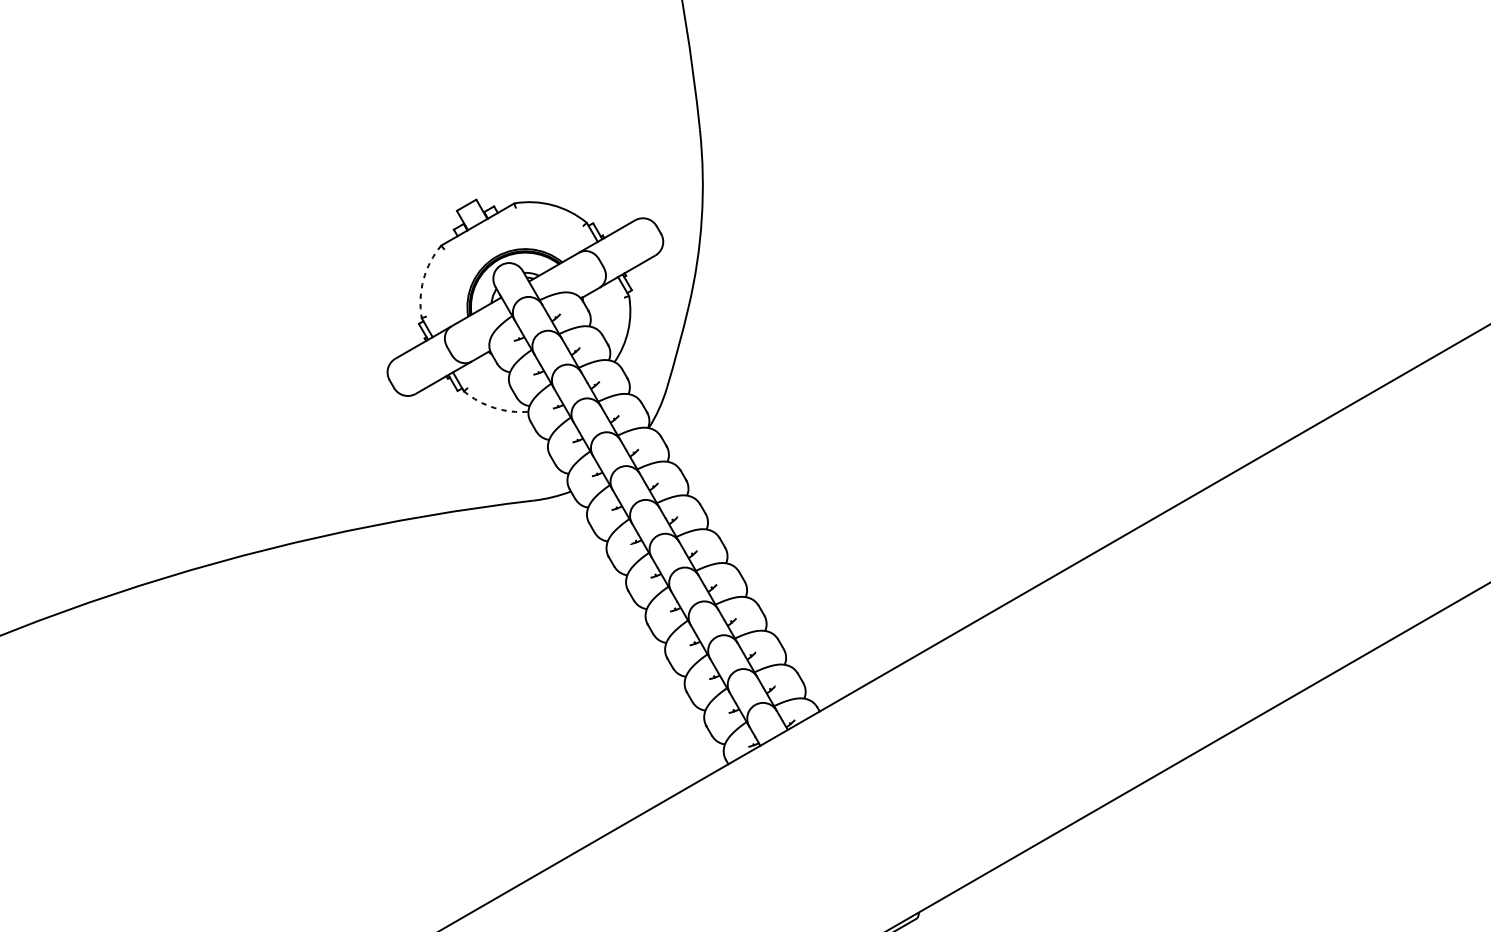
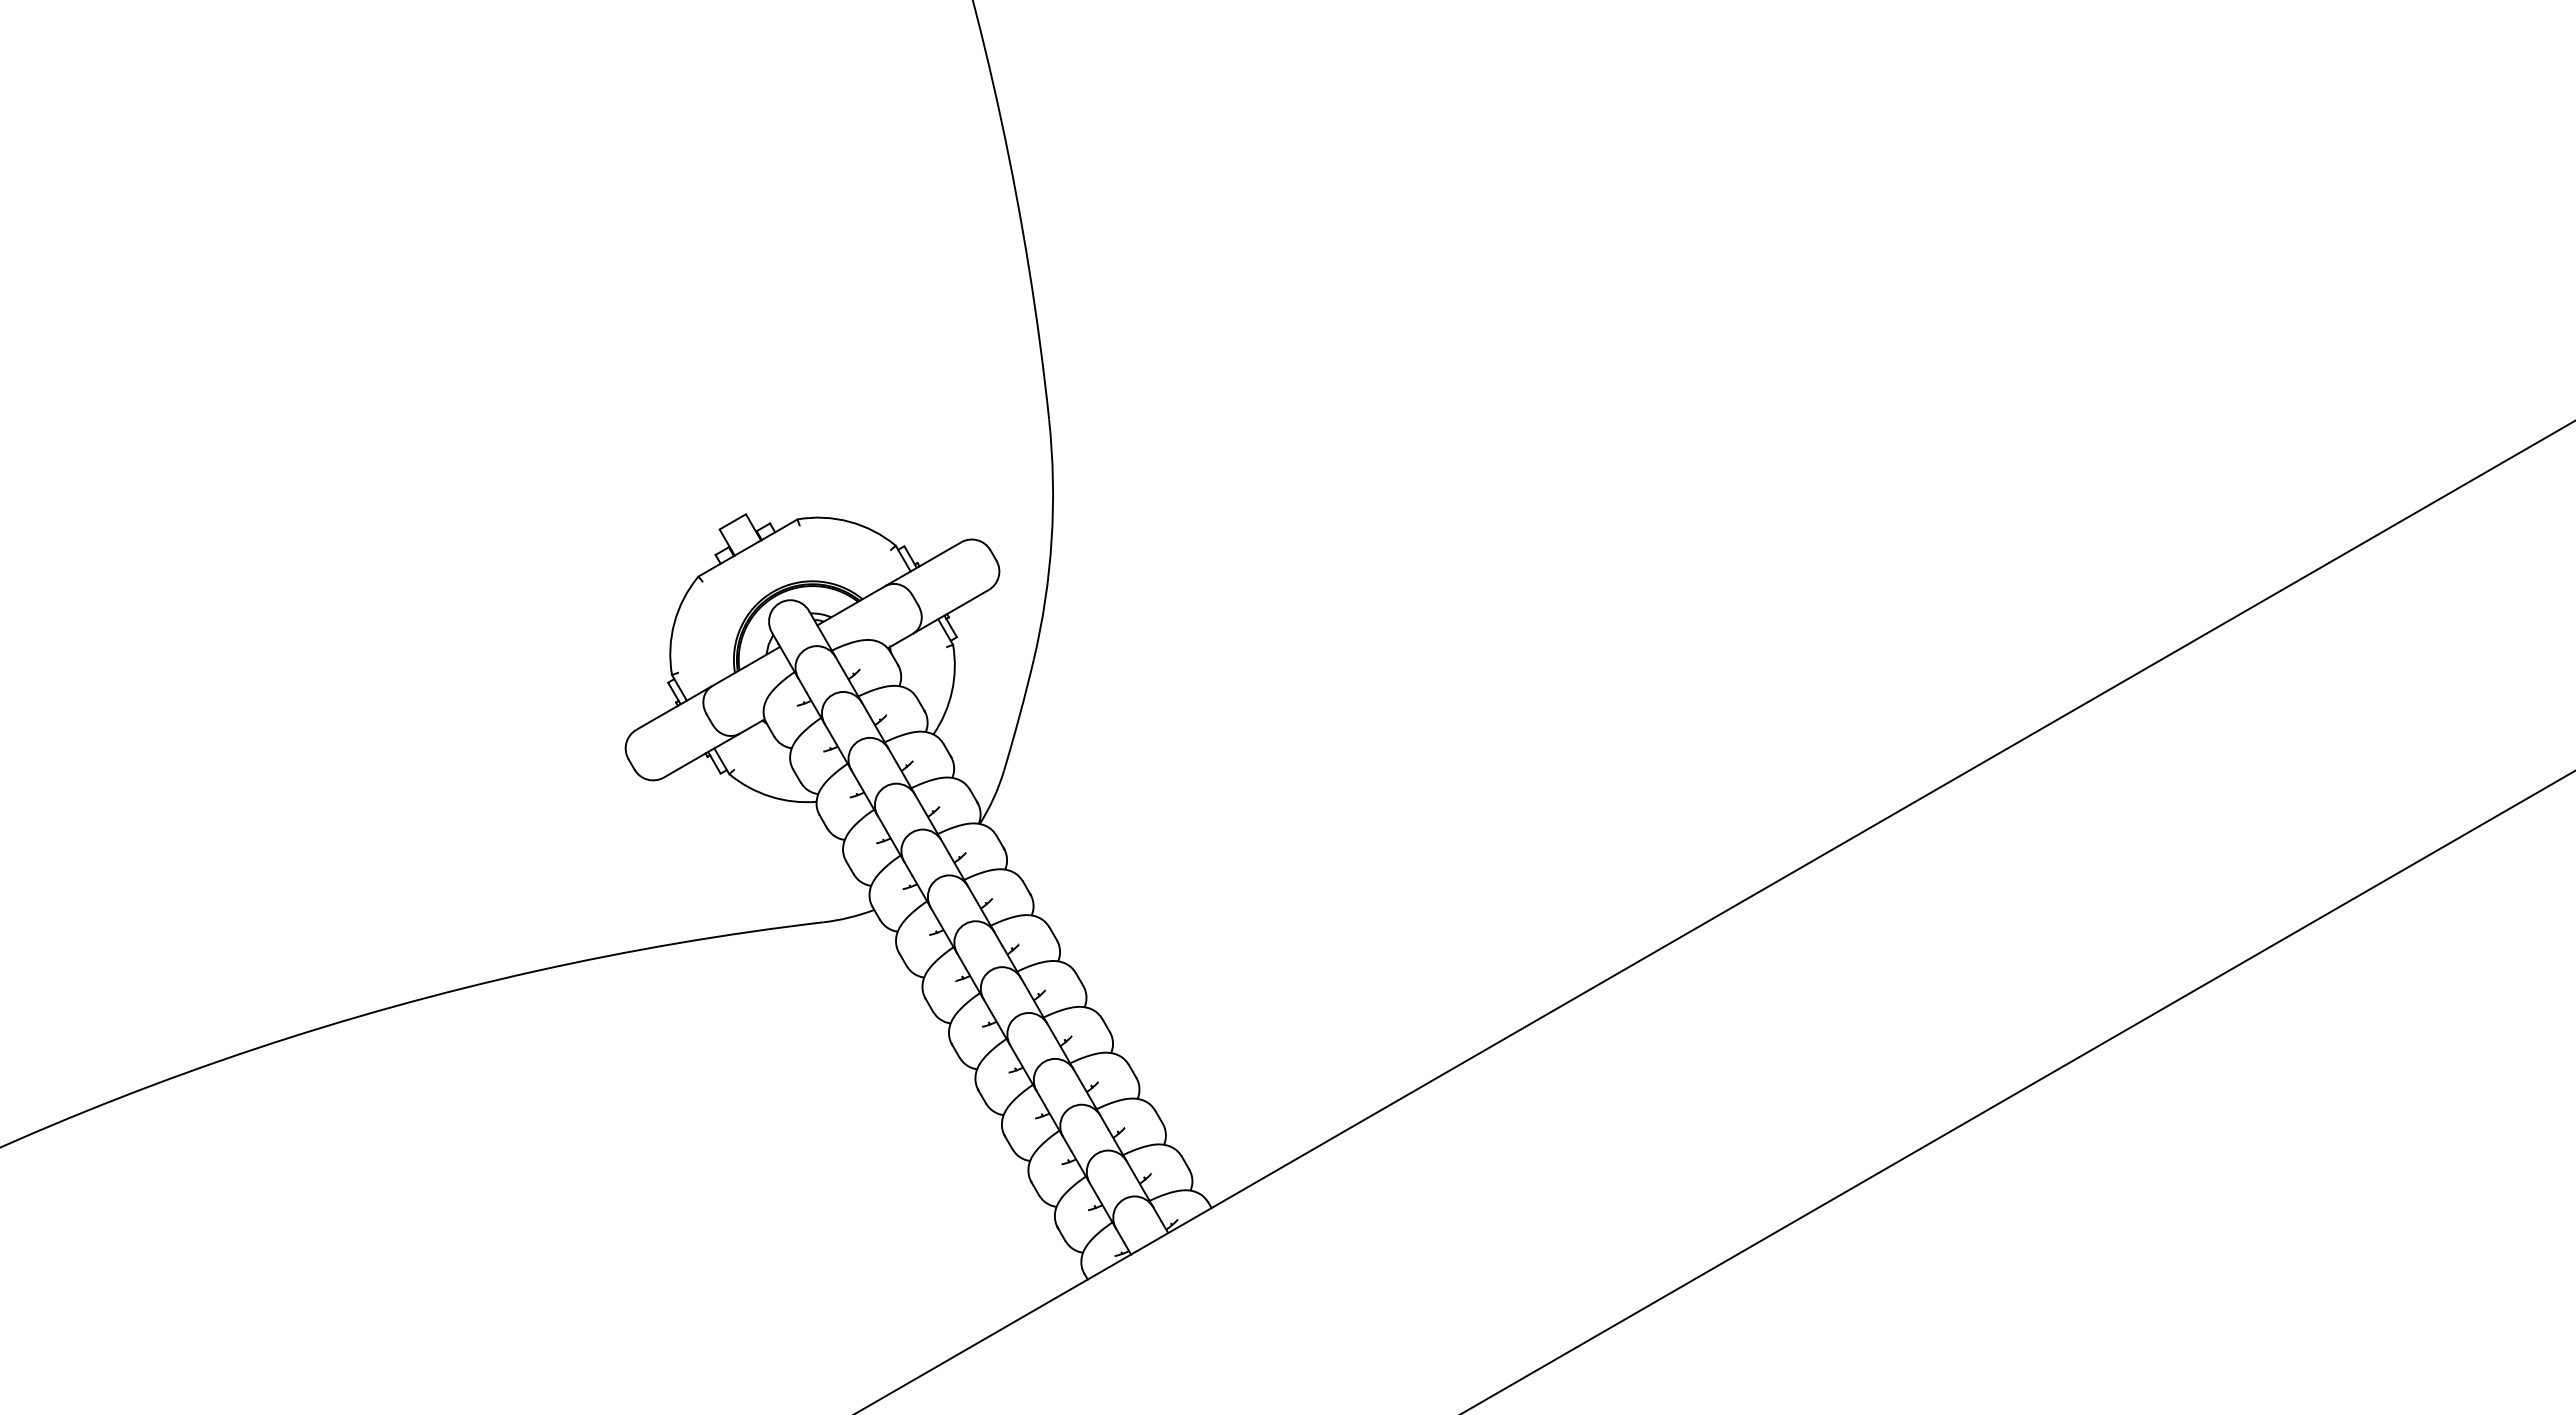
arc: (423, 279) -> (674, 622), dashed -> solid
arc: (494, 407) -> (770, 796), dashed -> solid

